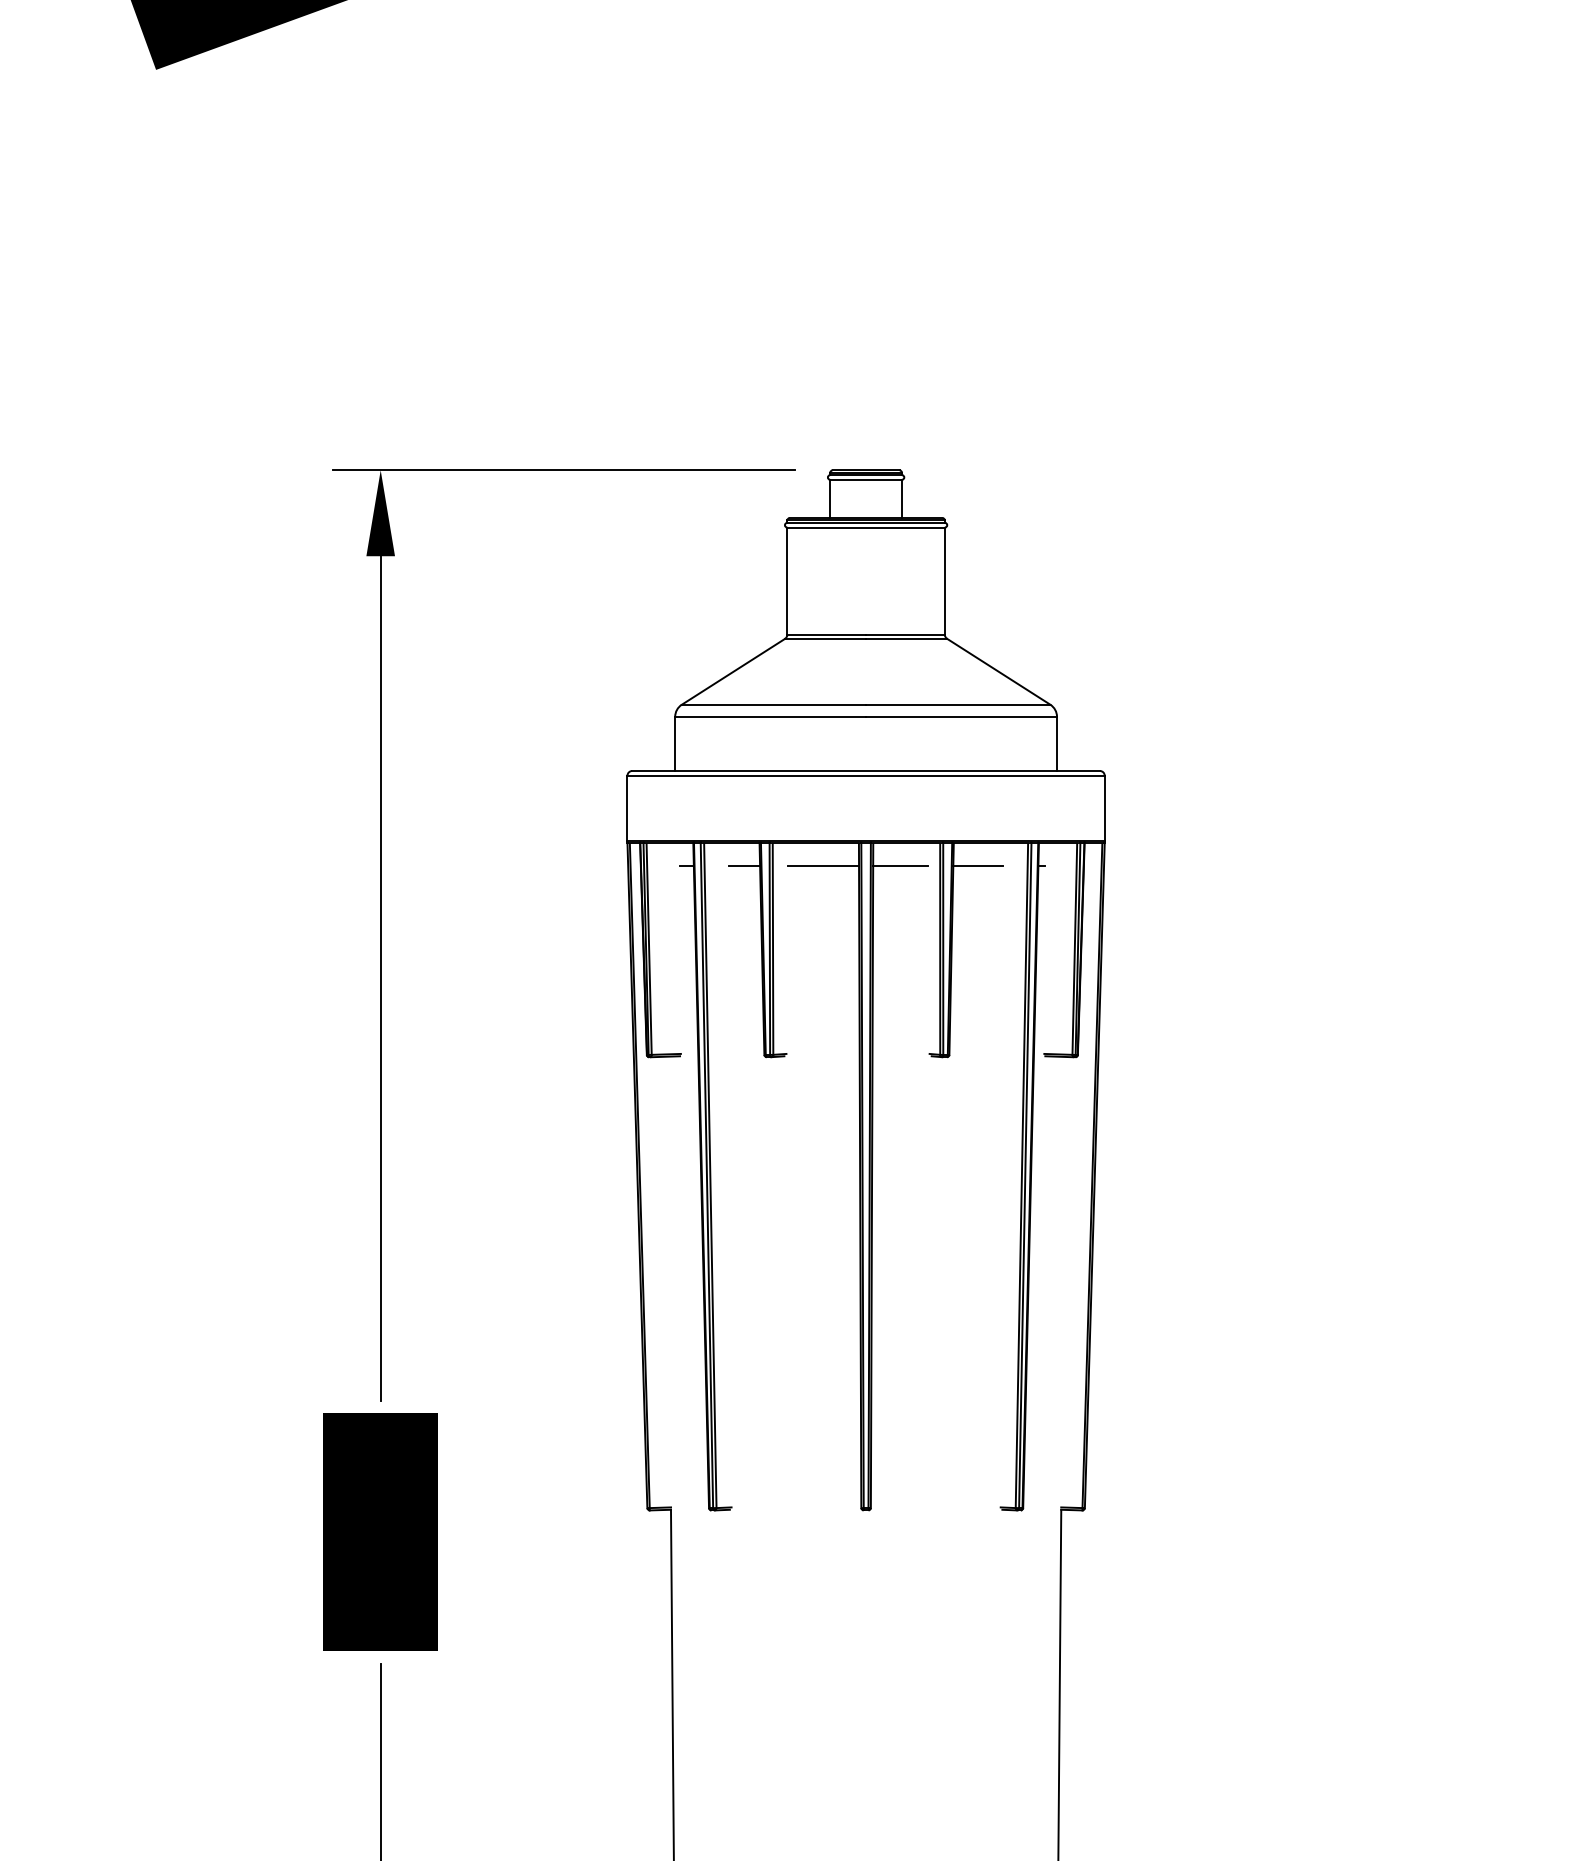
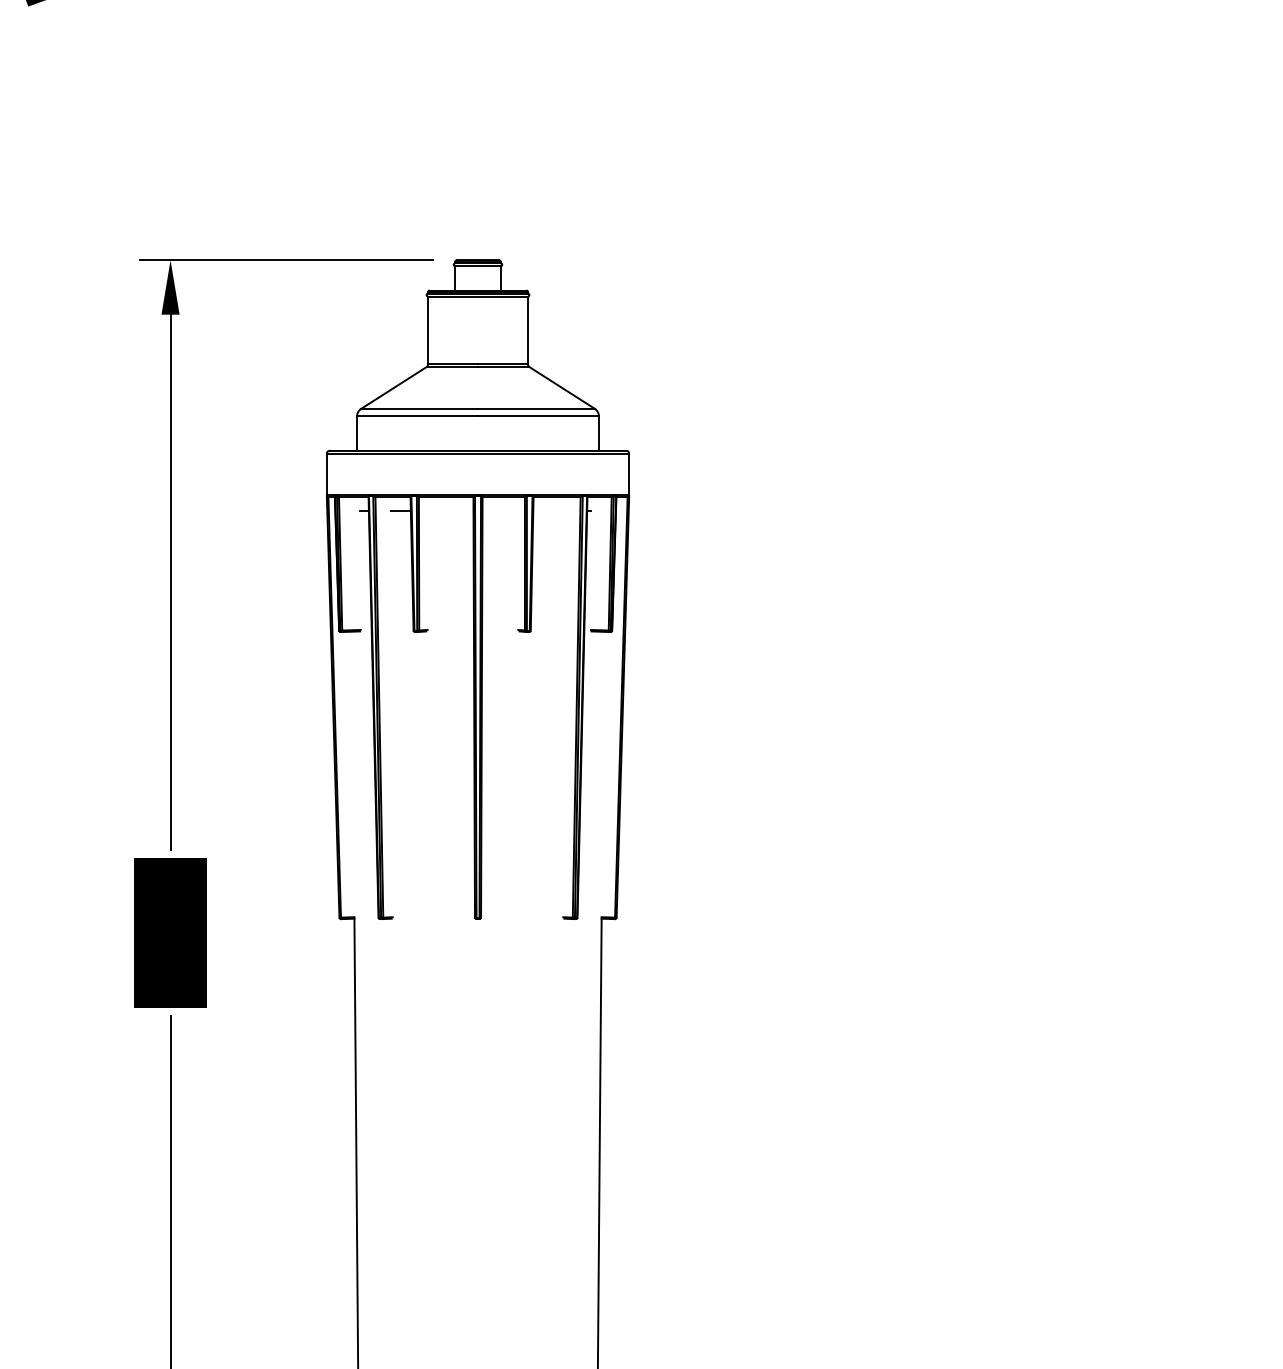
line: (822, 866) -> (450, 511), removed
line: (900, 866) -> (499, 511), removed
line: (977, 866) -> (548, 511), removed

